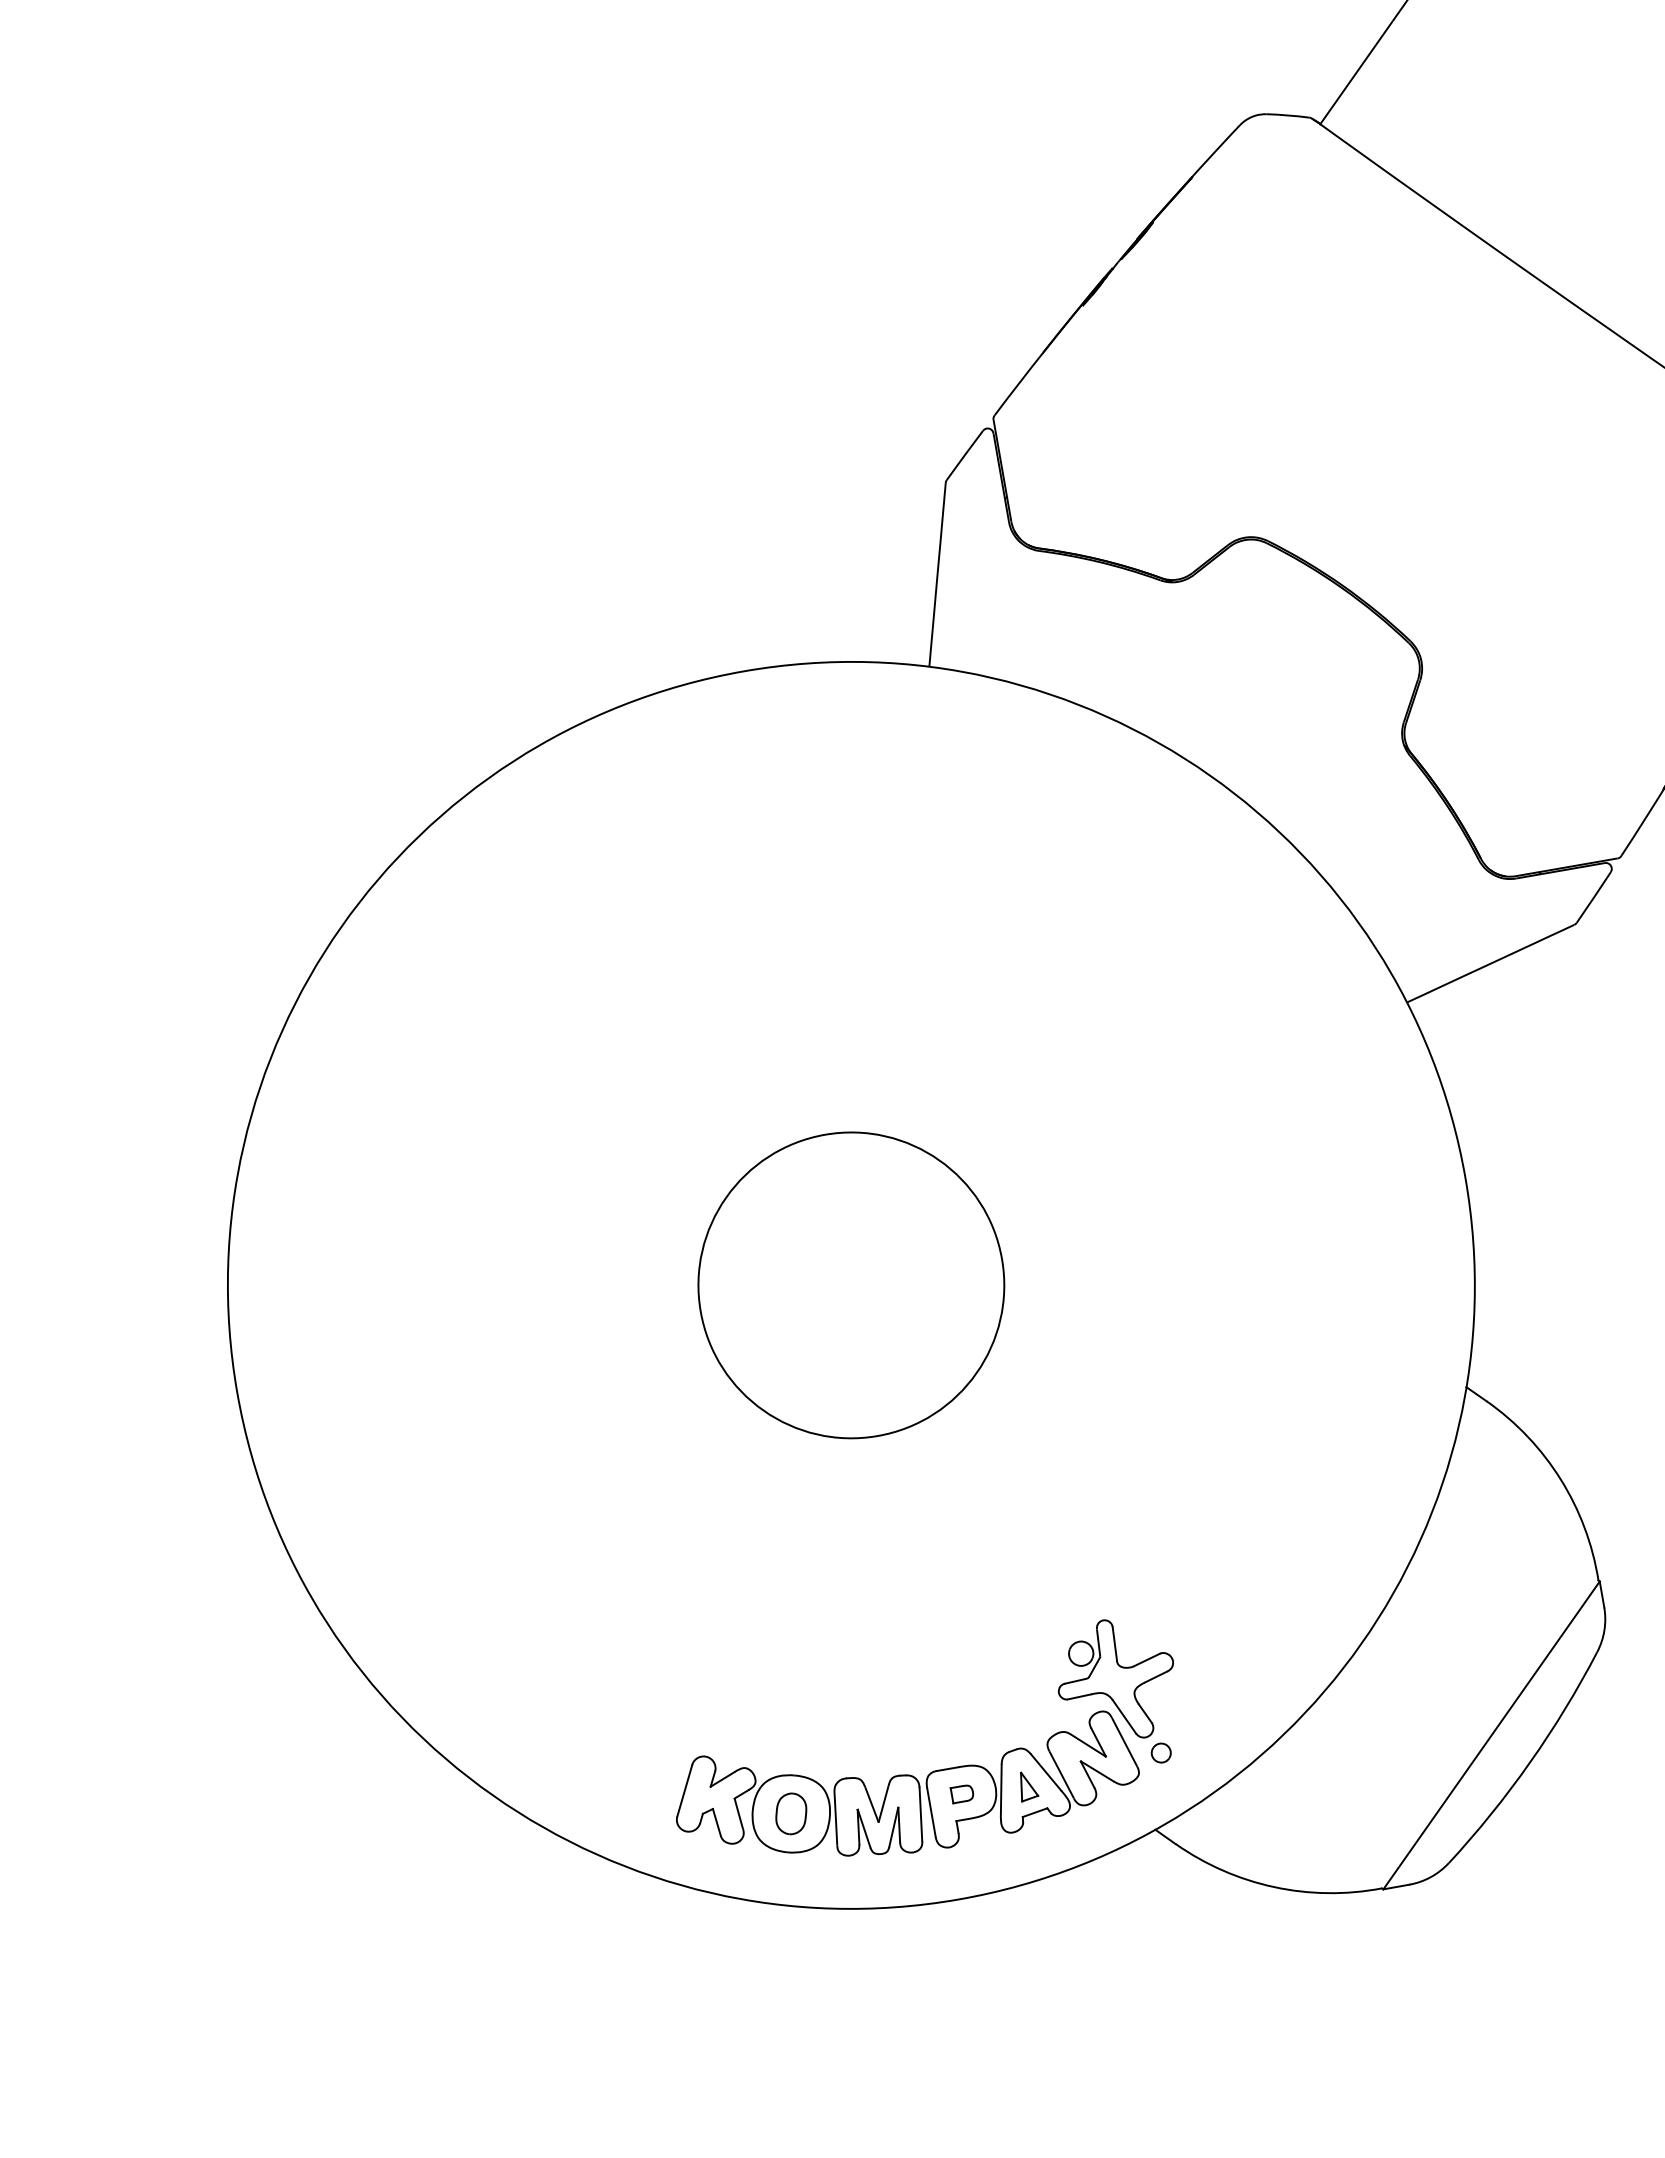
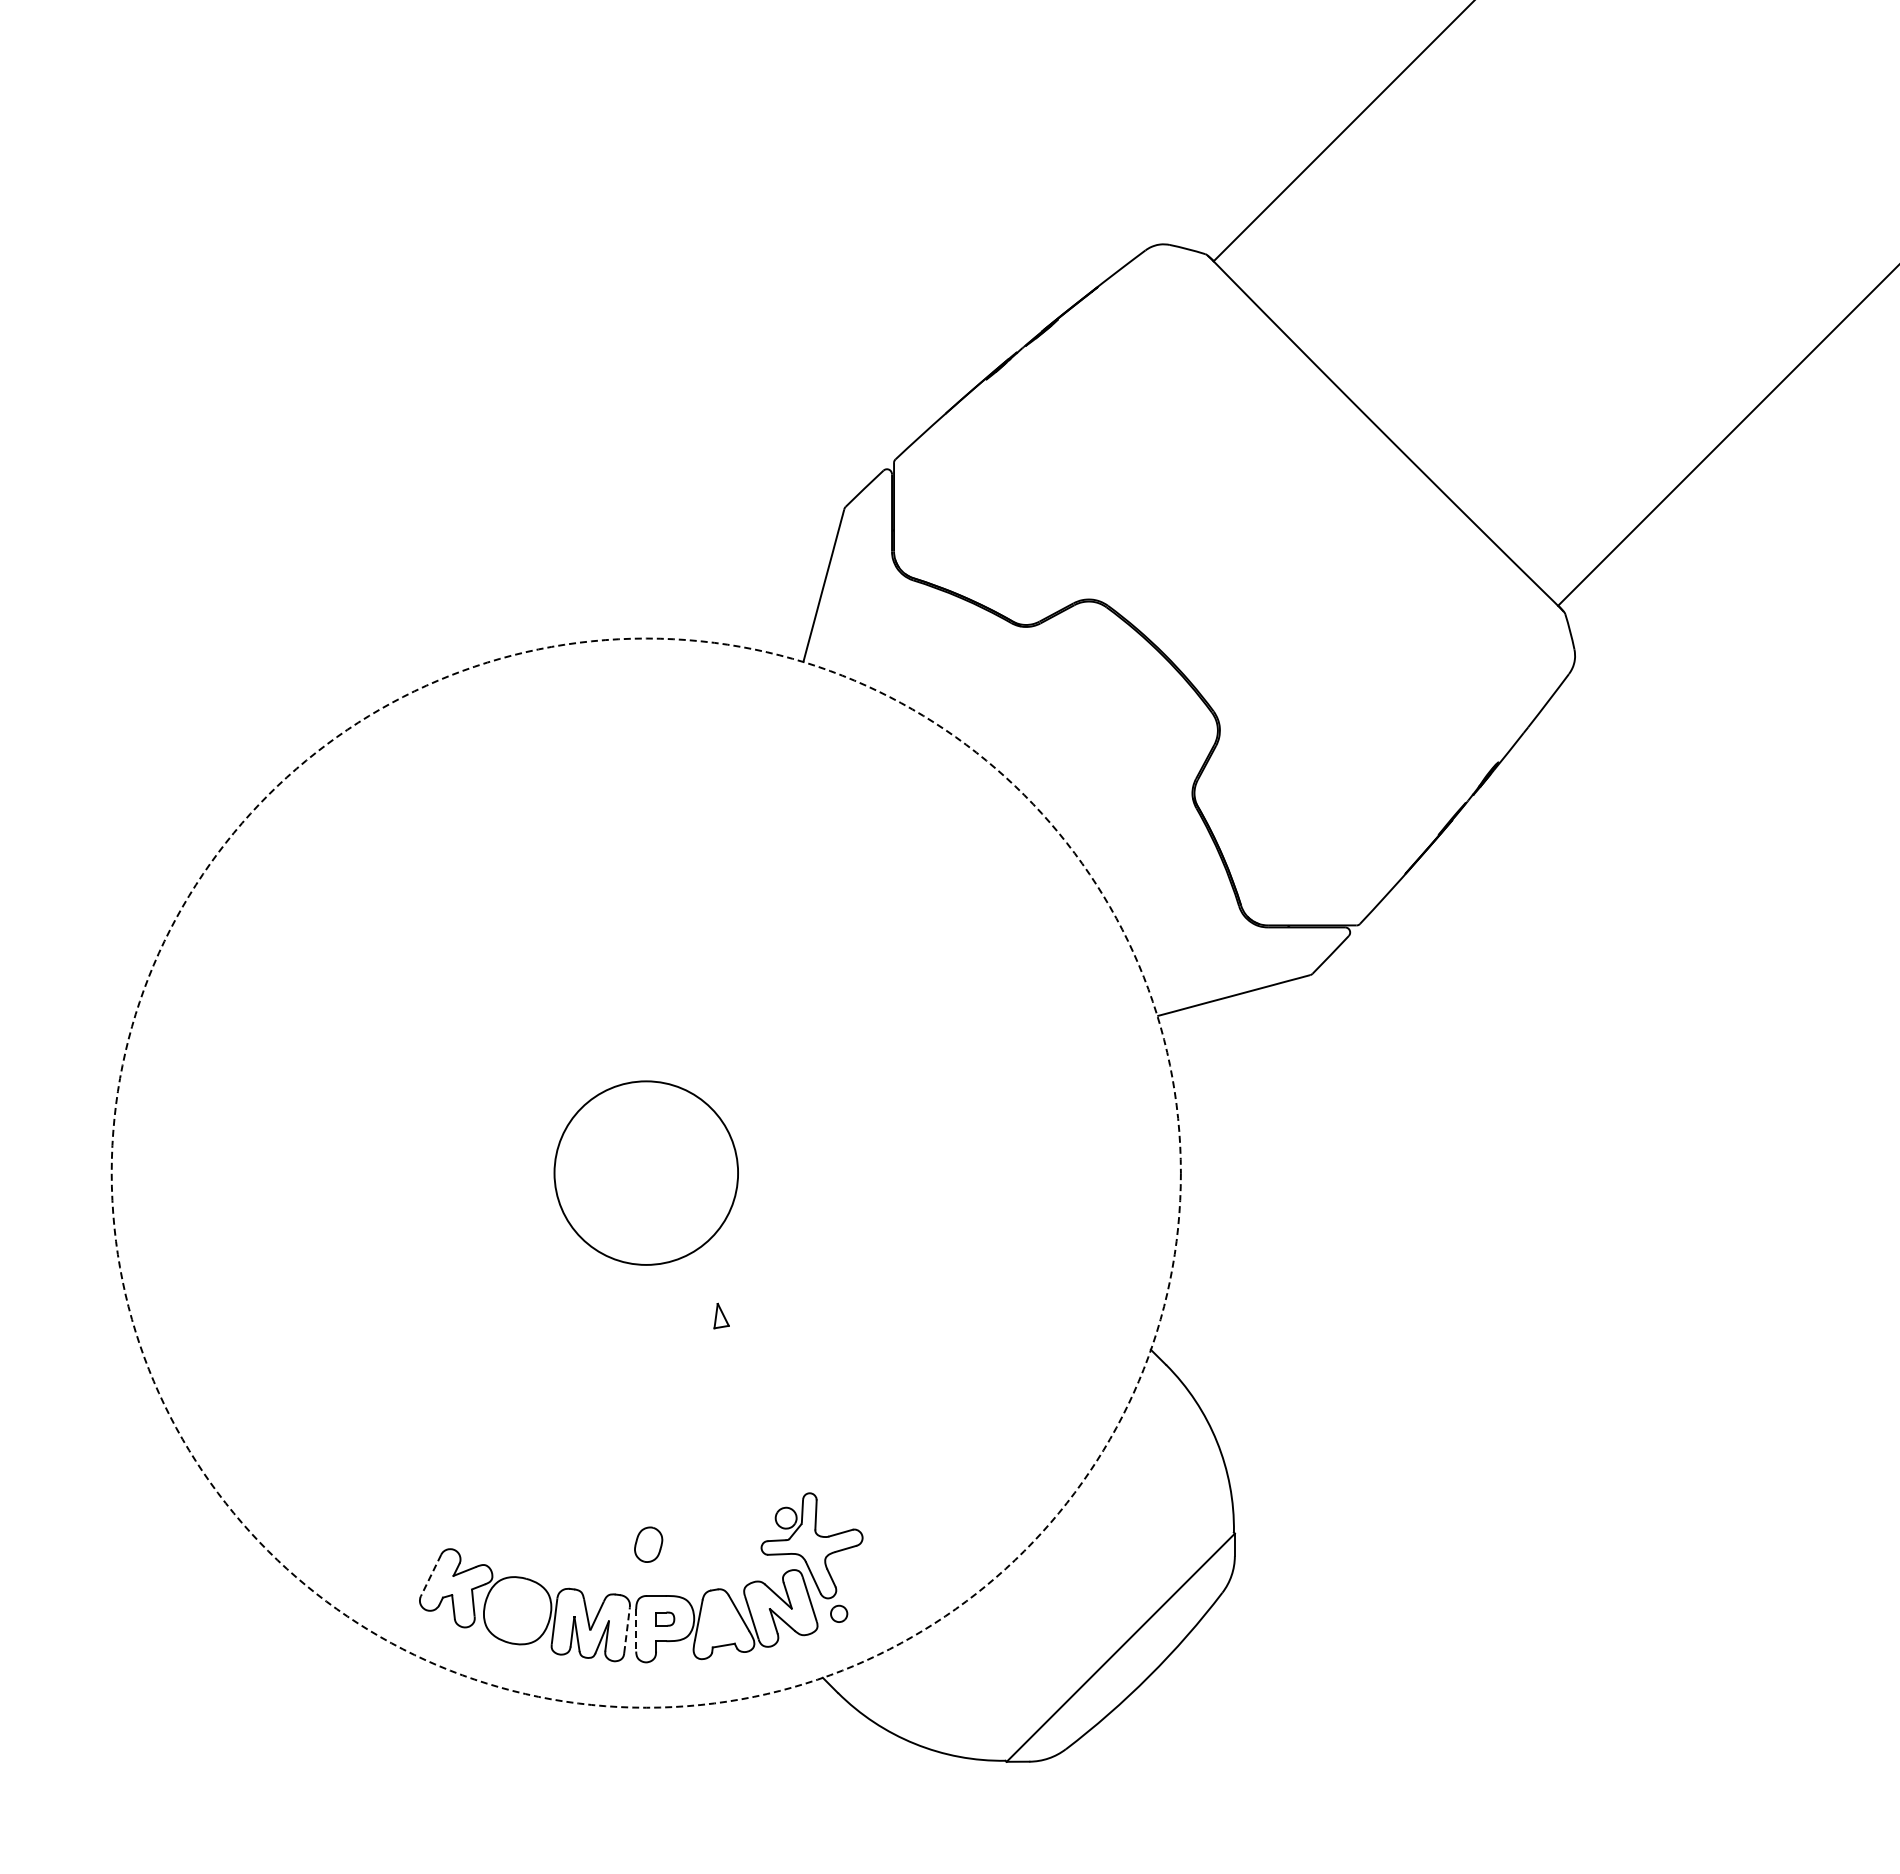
circle: (850, 1284) -> (645, 1172), solid -> dashed
circle: (851, 1285) -> (646, 1173), size x0.7
part: (1027, 1785) -> (721, 1315), moved
line: (685, 1790) -> (431, 1575), solid -> dashed
line: (931, 1812) -> (636, 1630), solid -> dashed
part: (791, 1813) -> (648, 1544), moved
line: (921, 1814) -> (627, 1630), solid -> dashed

